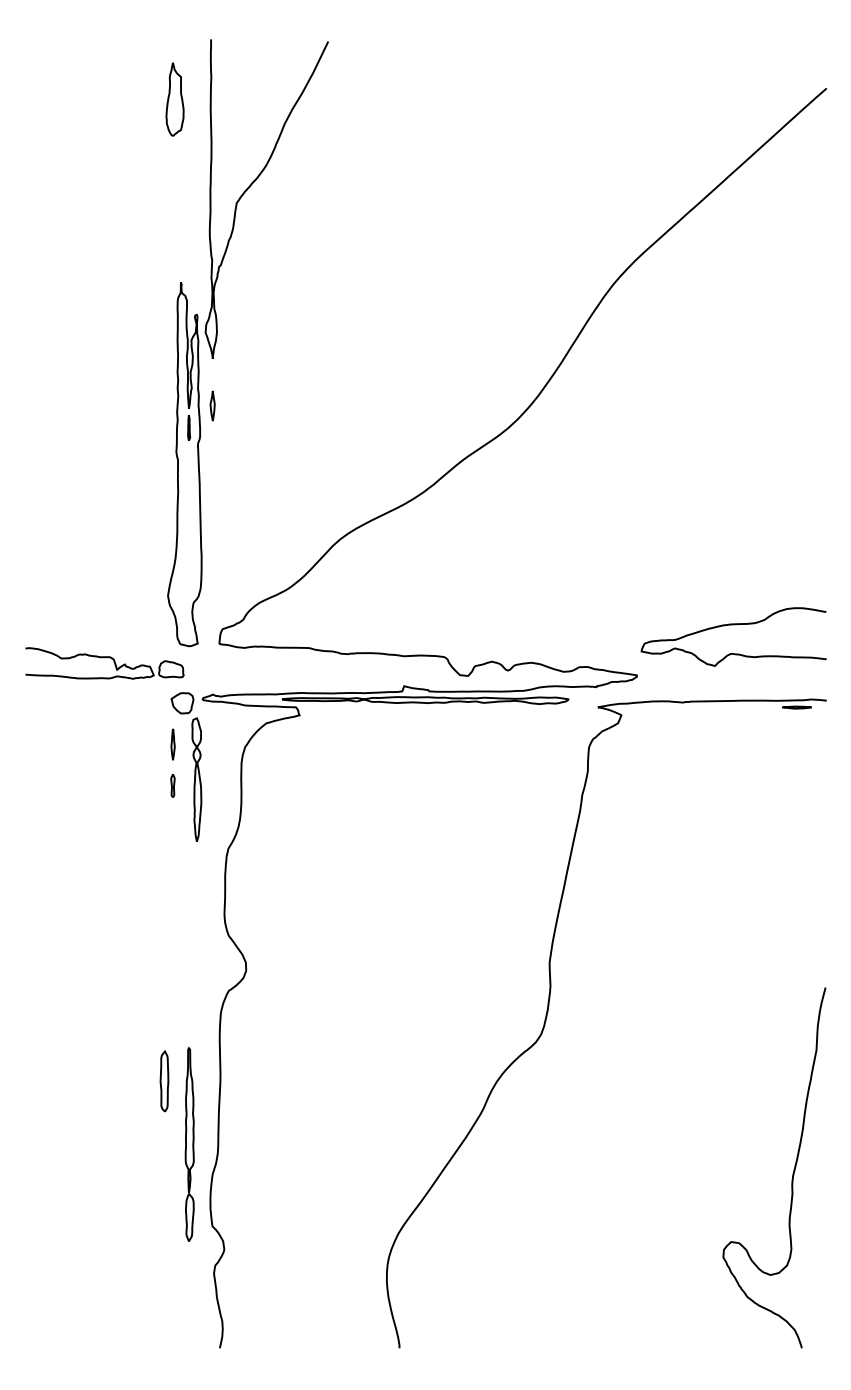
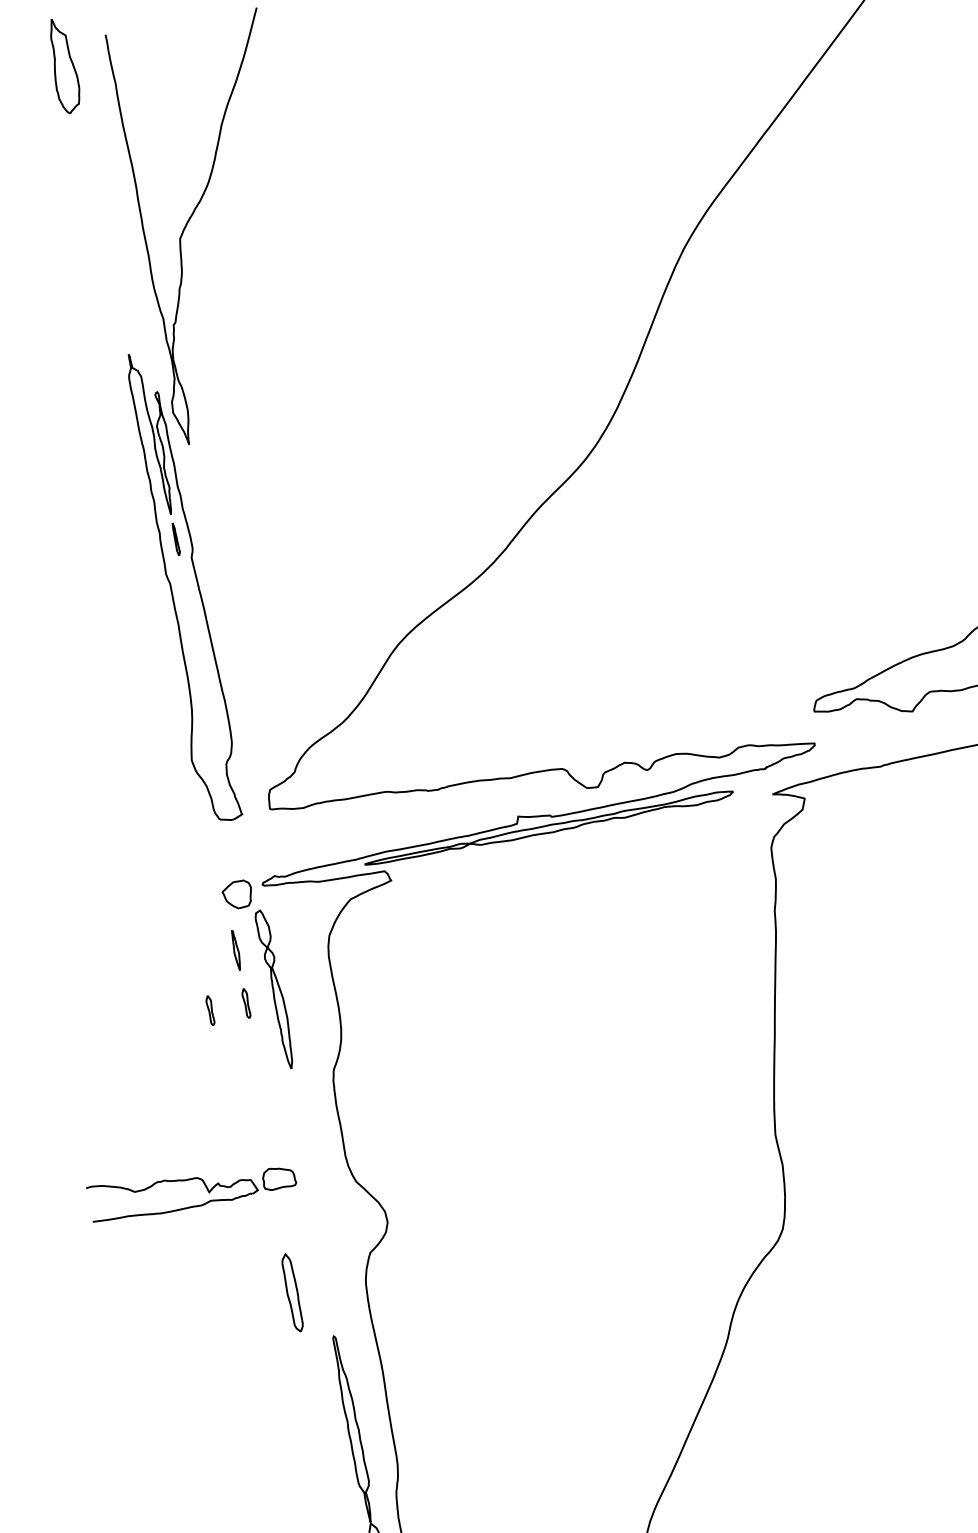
part: (174, 99) -> (62, 65), moved
part: (212, 405) -> (200, 504), removed
part: (104, 663) -> (191, 1187), moved
part: (144, 785) -> (209, 1010), added
part: (164, 1081) -> (292, 1292), moved

